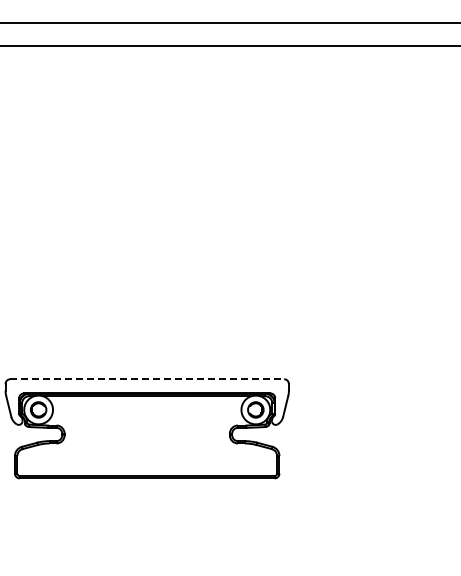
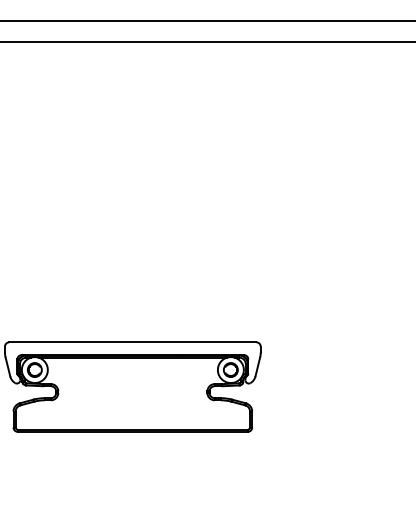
line: (147, 379) -> (133, 342), dashed -> solid

